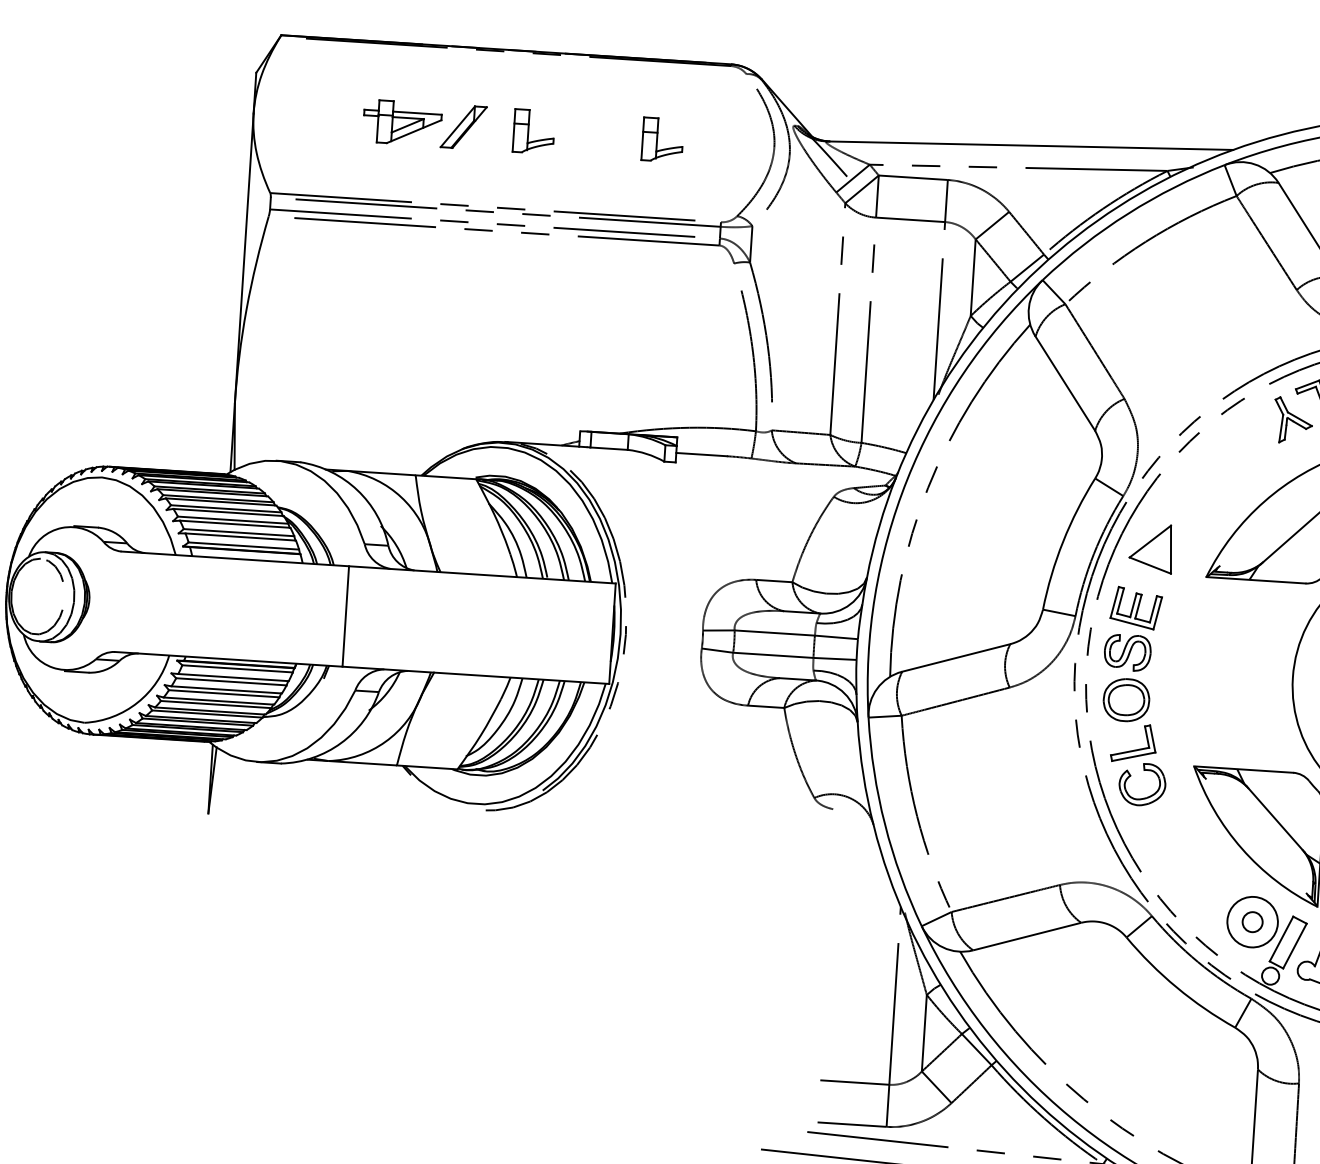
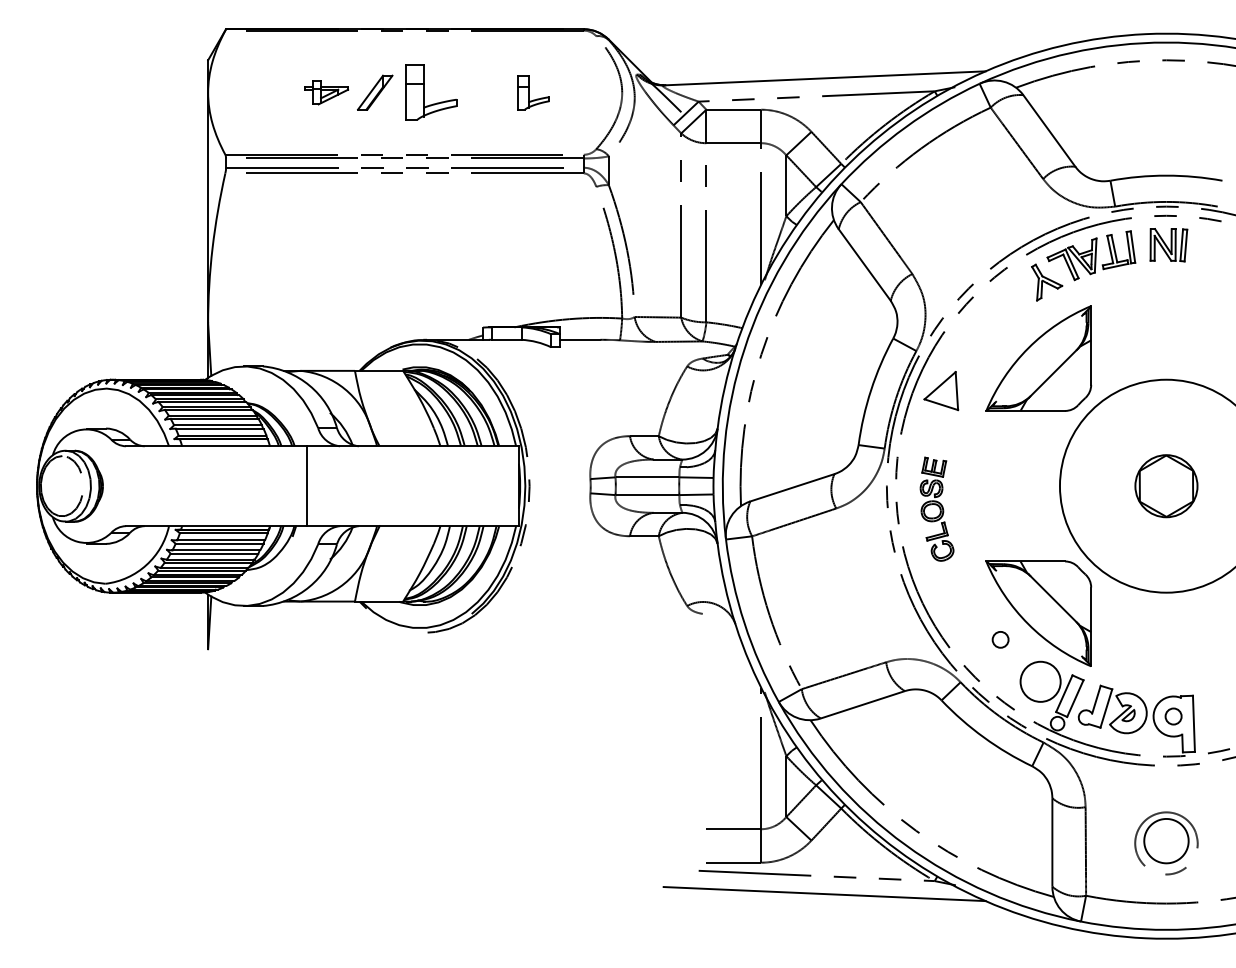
part: (402, 122) -> (326, 92), size x0.7
part: (533, 131) -> (430, 92), size x1.6
part: (1135, 696) -> (936, 509), size x0.6
circle: (1252, 921) -> (1000, 639), moved

